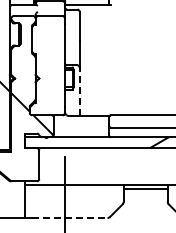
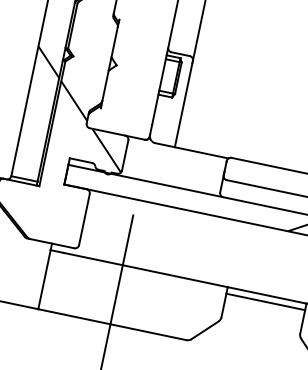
line: (79, 92) -> (183, 105), dashed -> solid
line: (69, 218) -> (118, 326), dashed -> solid

